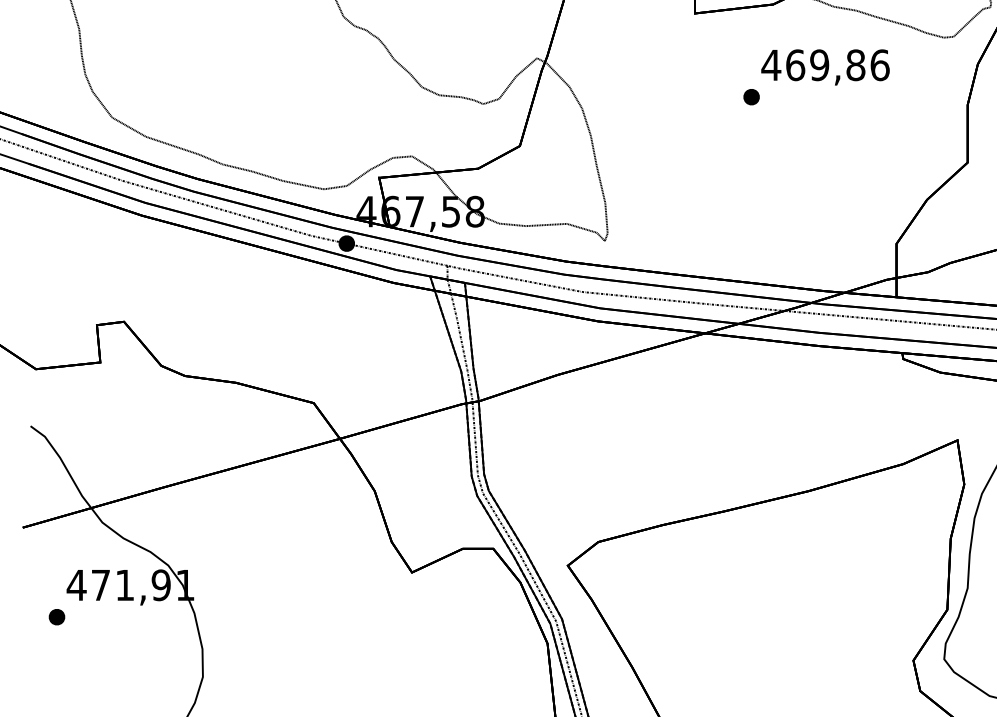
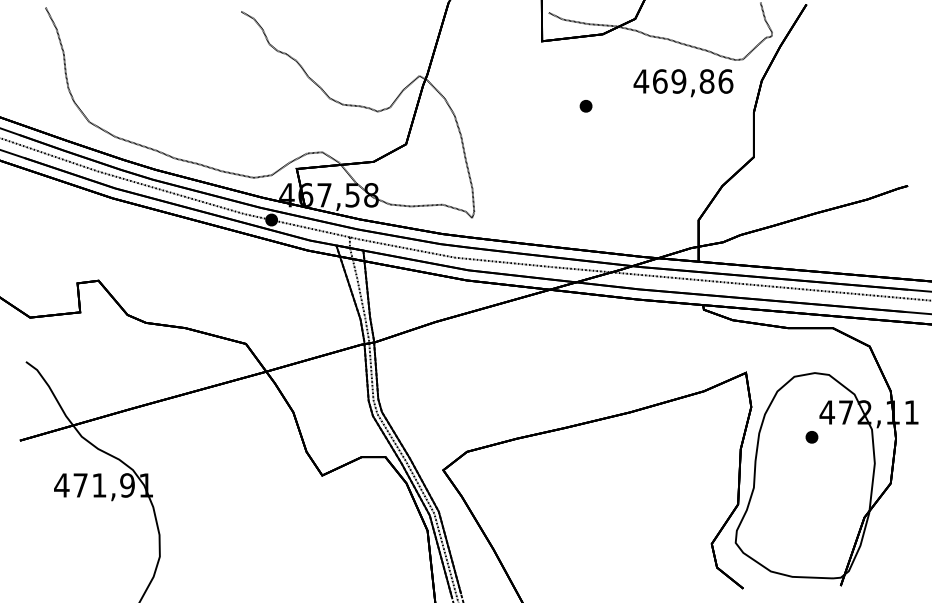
text: (825, 67) -> (683, 83), moved
part: (56, 616) -> (46, 509), removed

